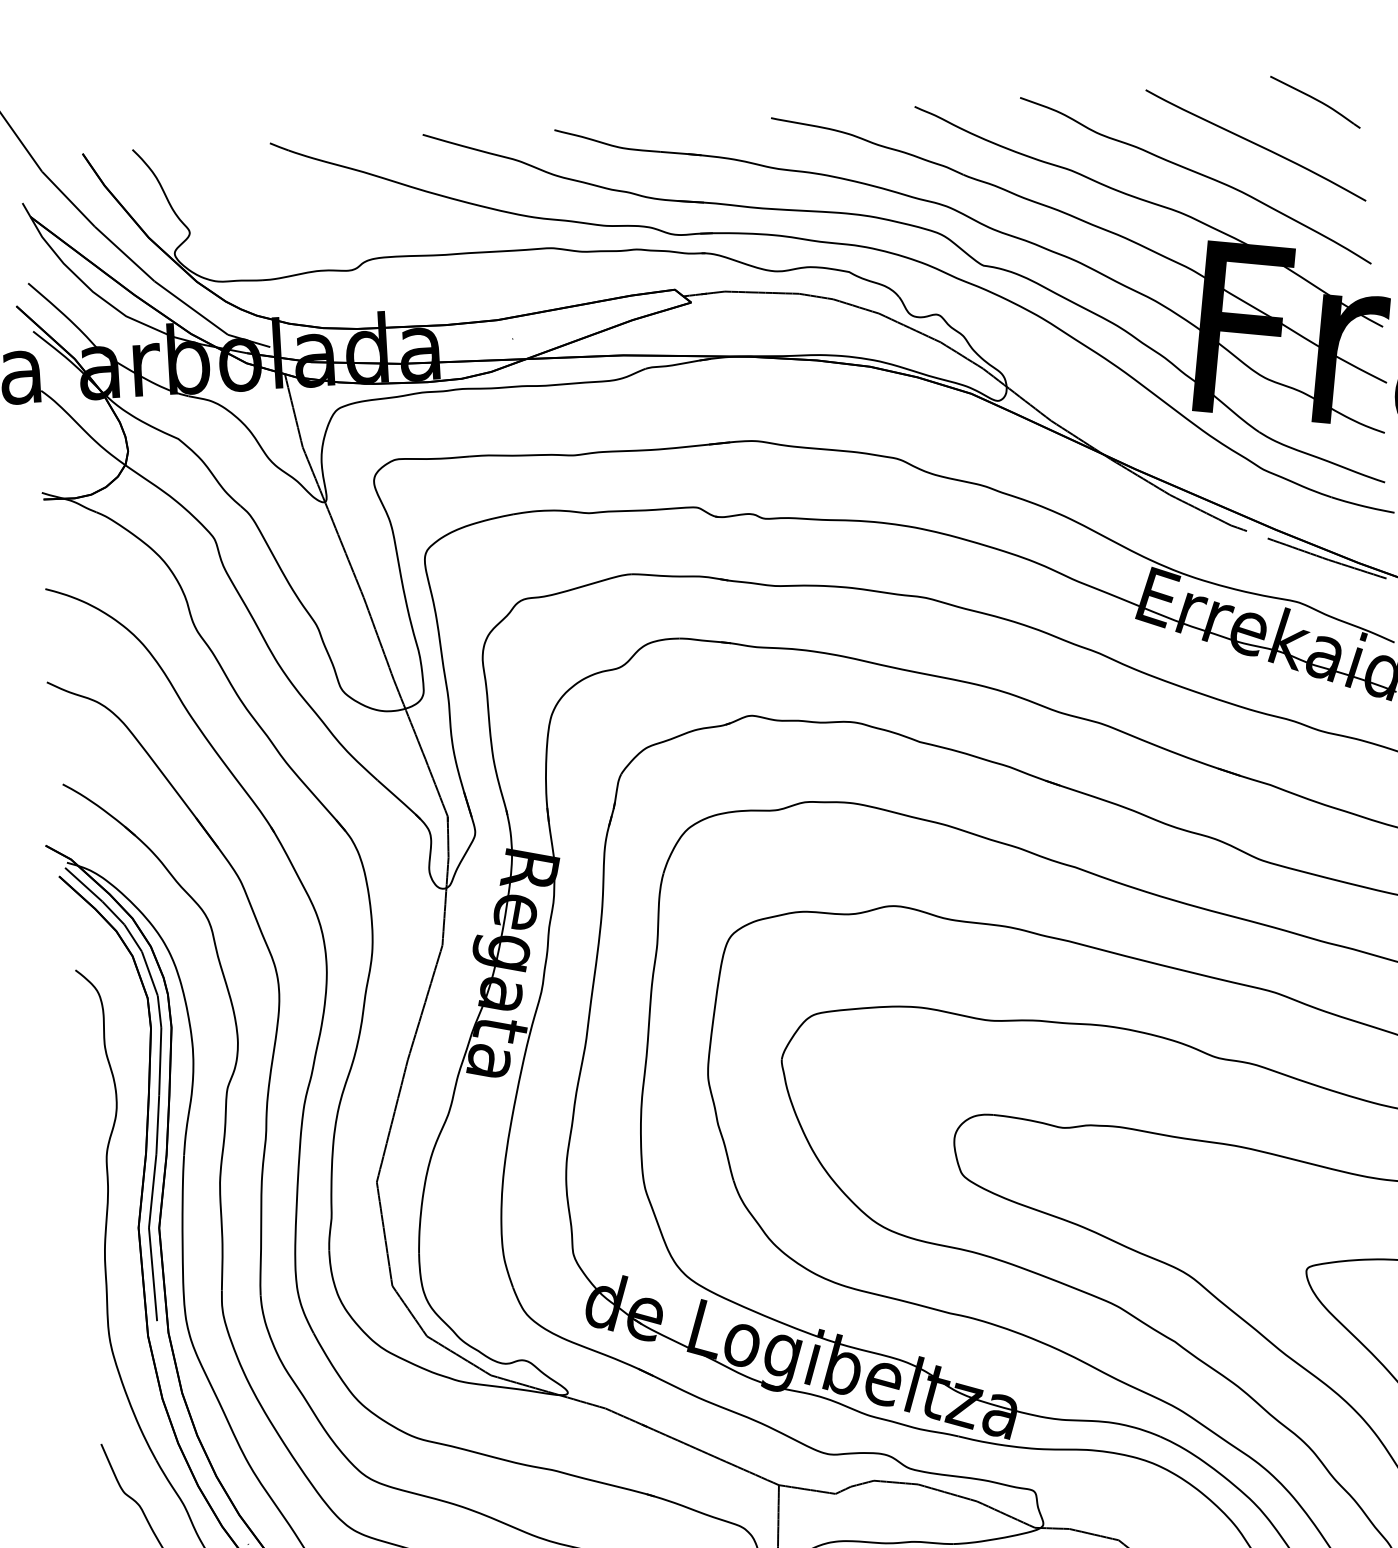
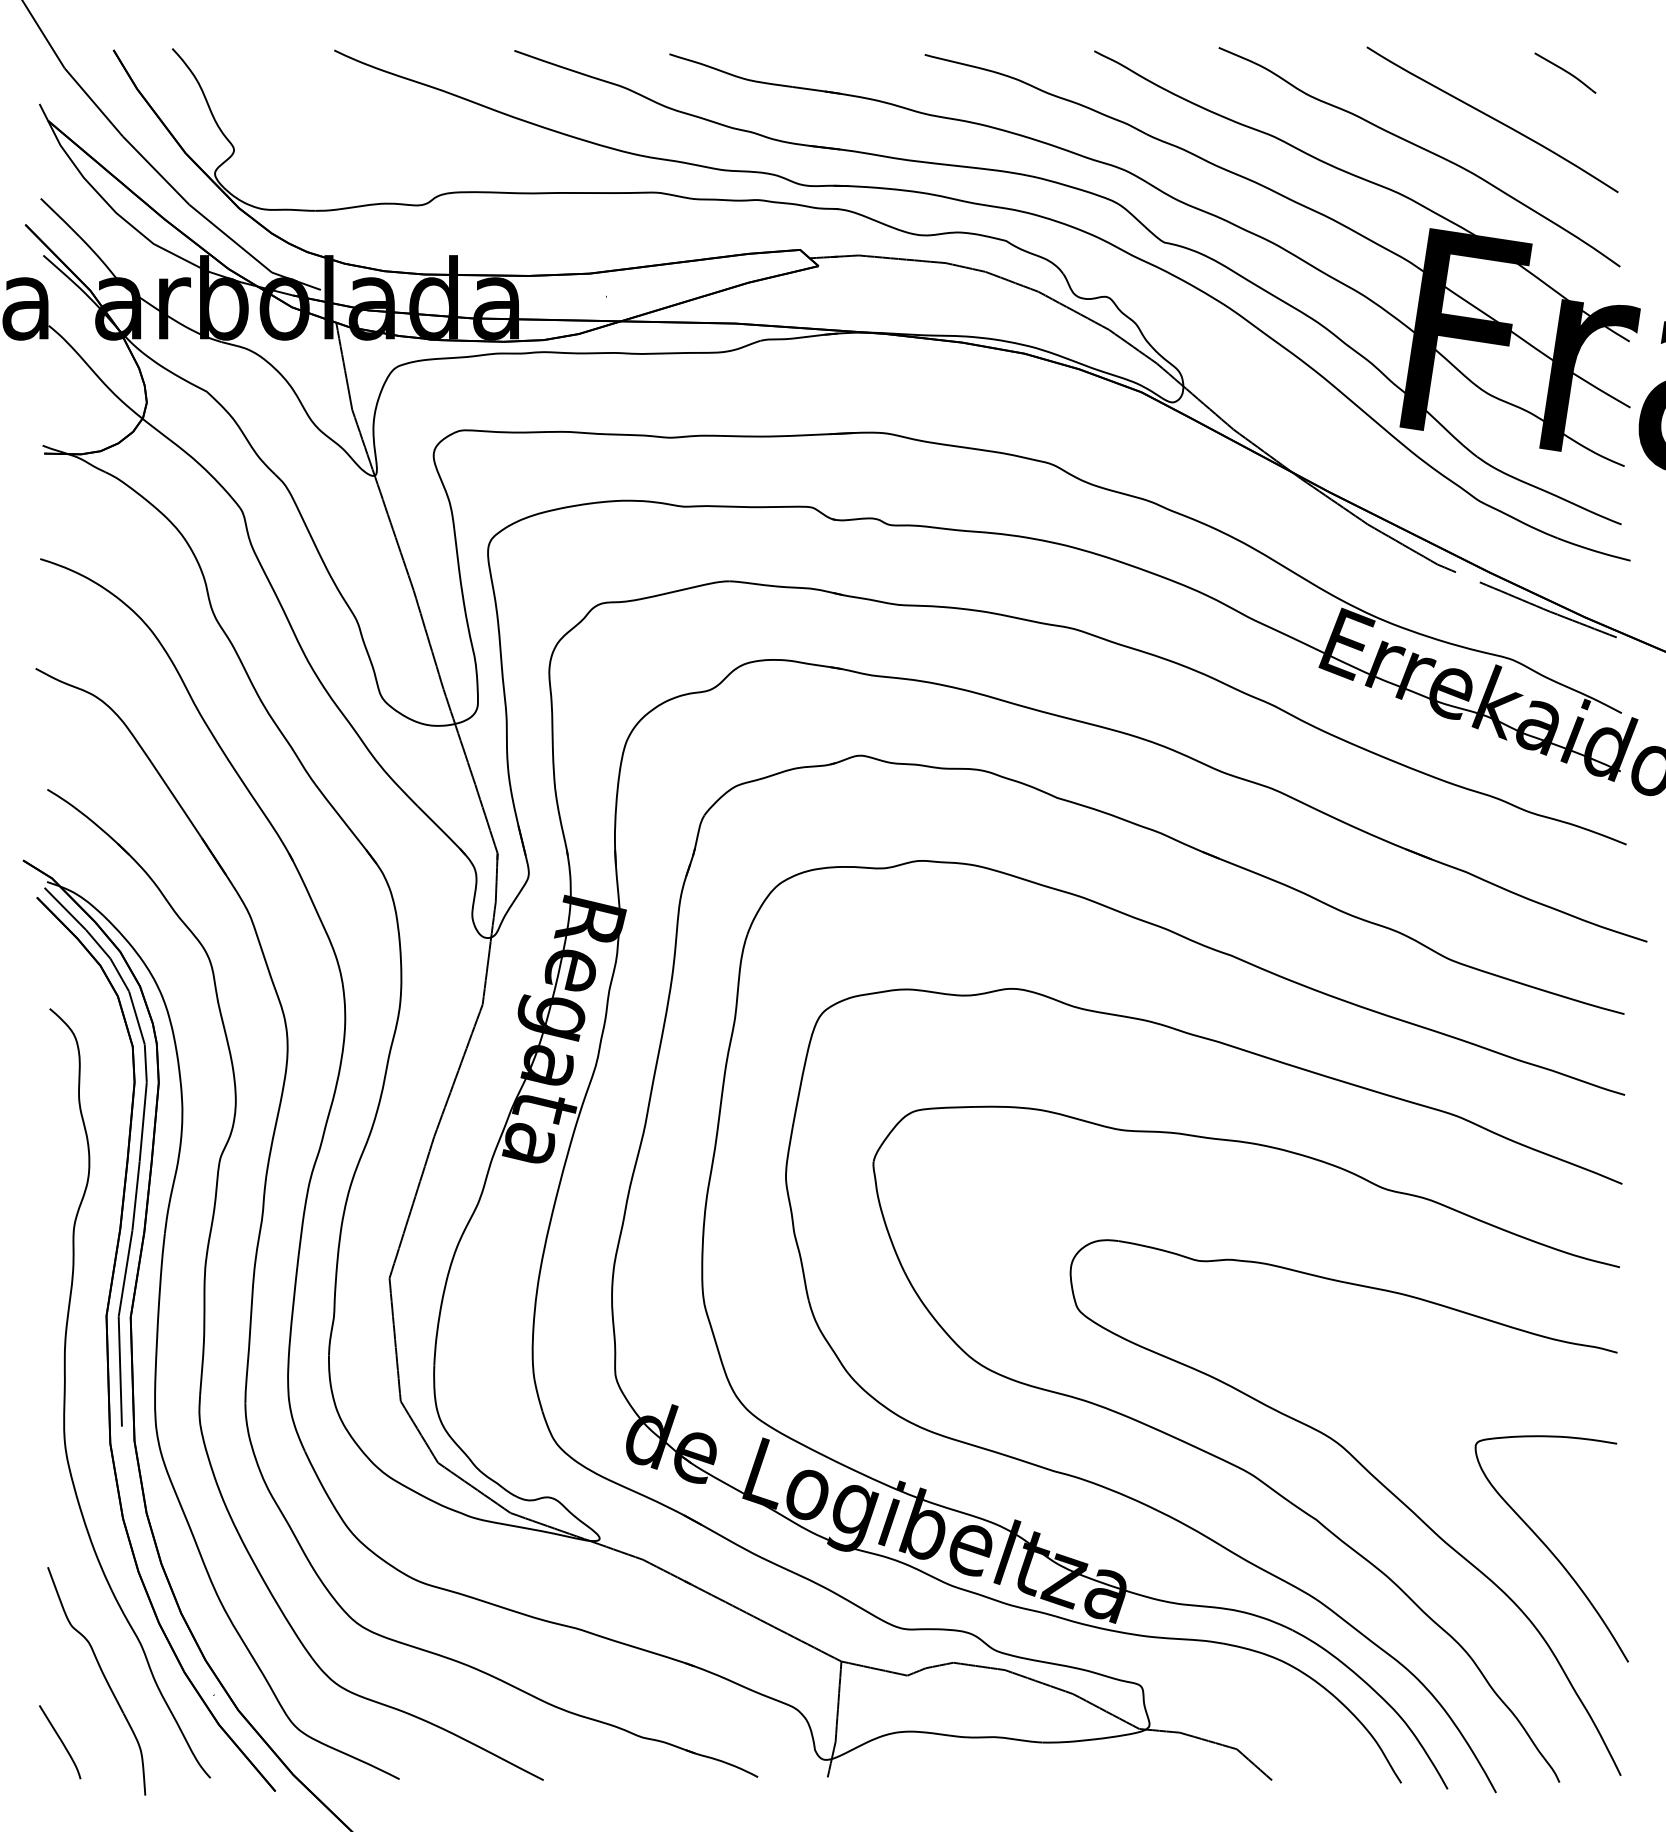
part: (1315, 102) -> (1565, 73), size x0.6

